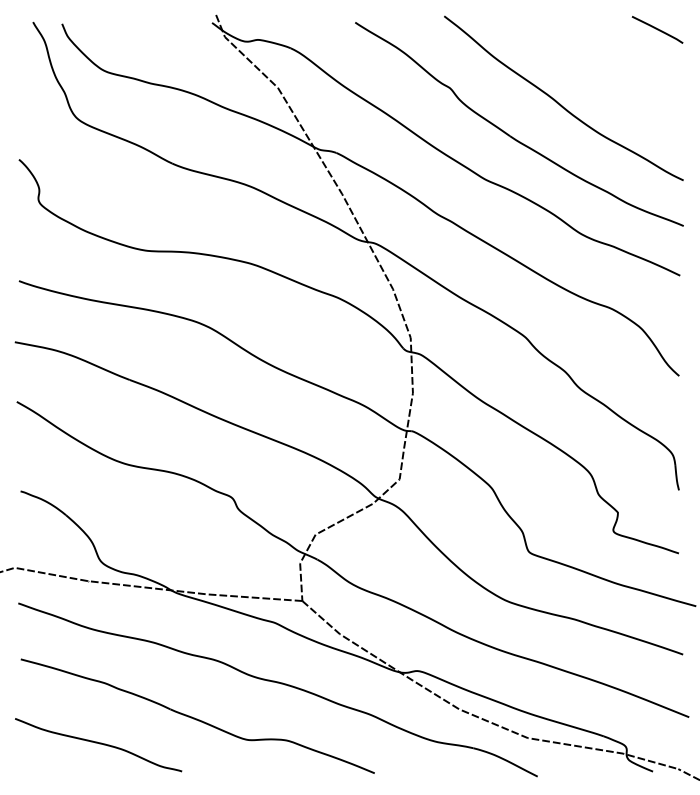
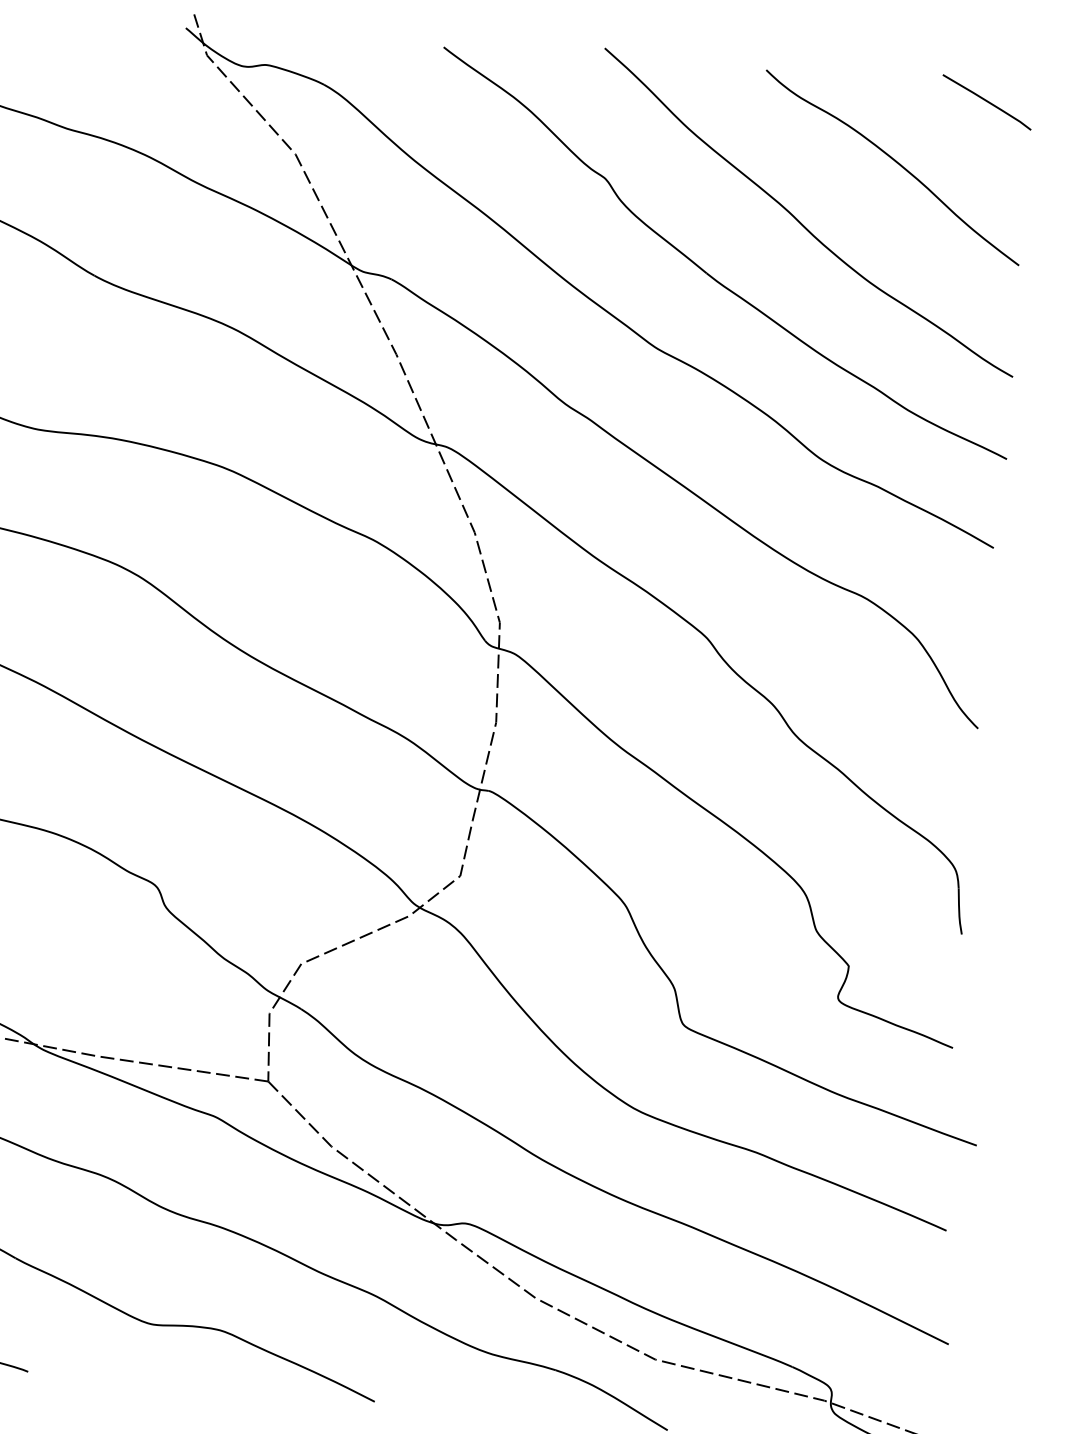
curve: (609, 67) -> (895, 163), added

